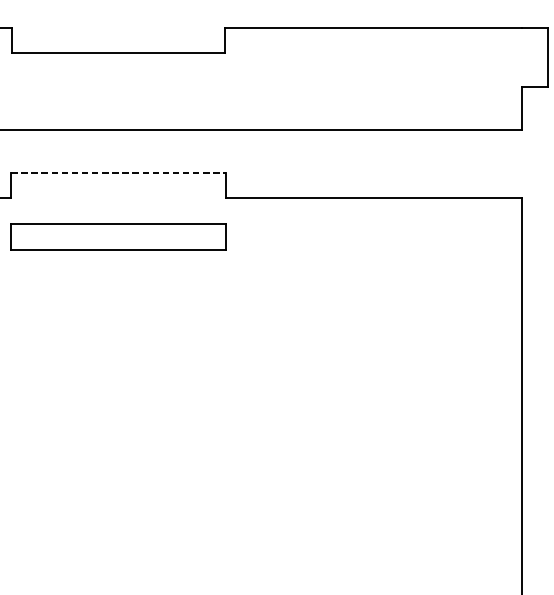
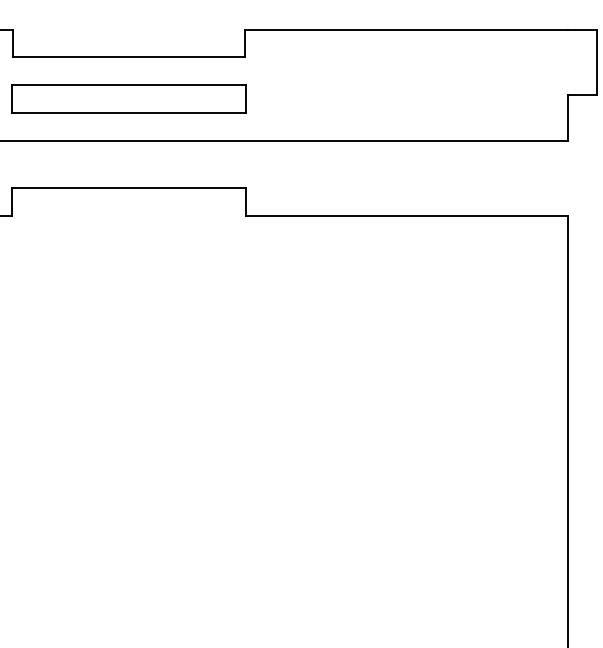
line: (118, 173) -> (128, 188), dashed -> solid
part: (118, 236) -> (128, 98), moved

